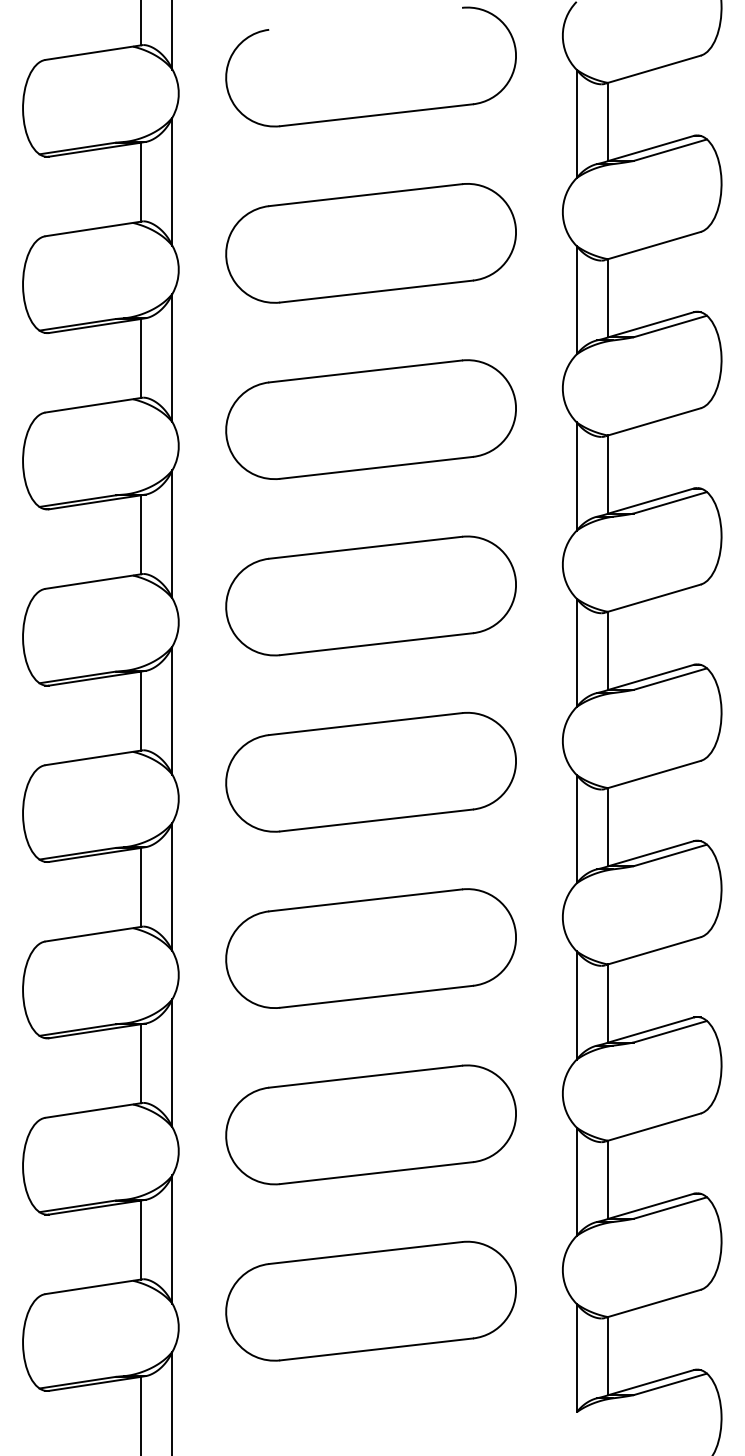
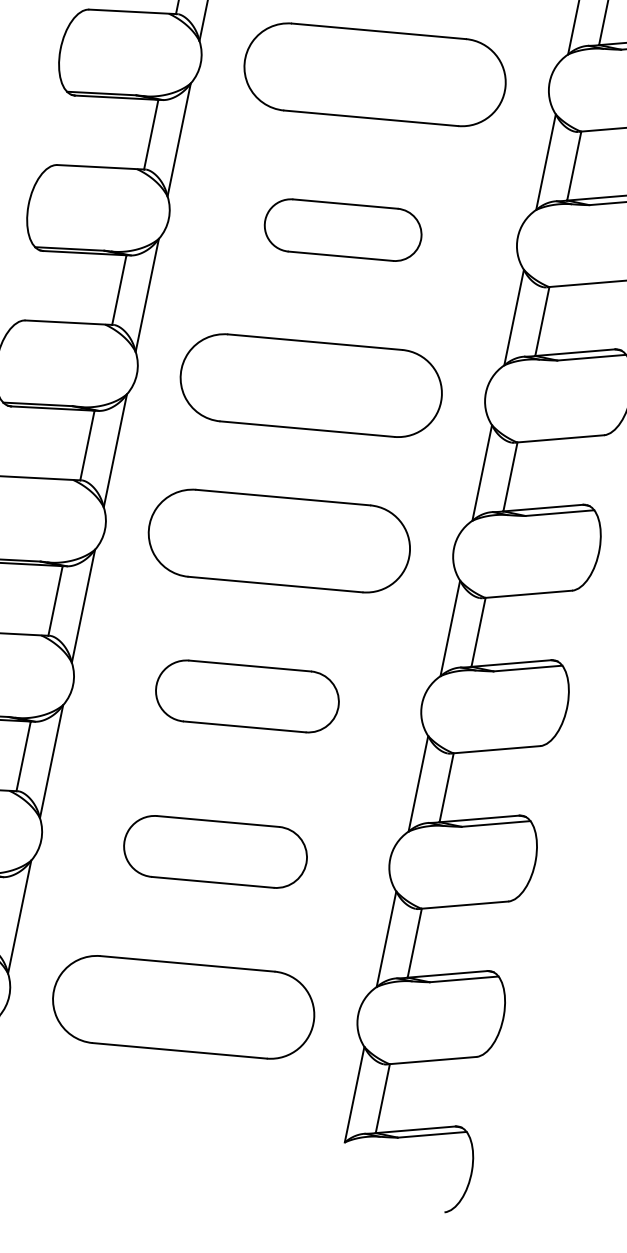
part: (370, 419) -> (342, 229), size x0.6
part: (370, 948) -> (246, 696), size x0.7
part: (370, 1124) -> (215, 851), size x0.7

